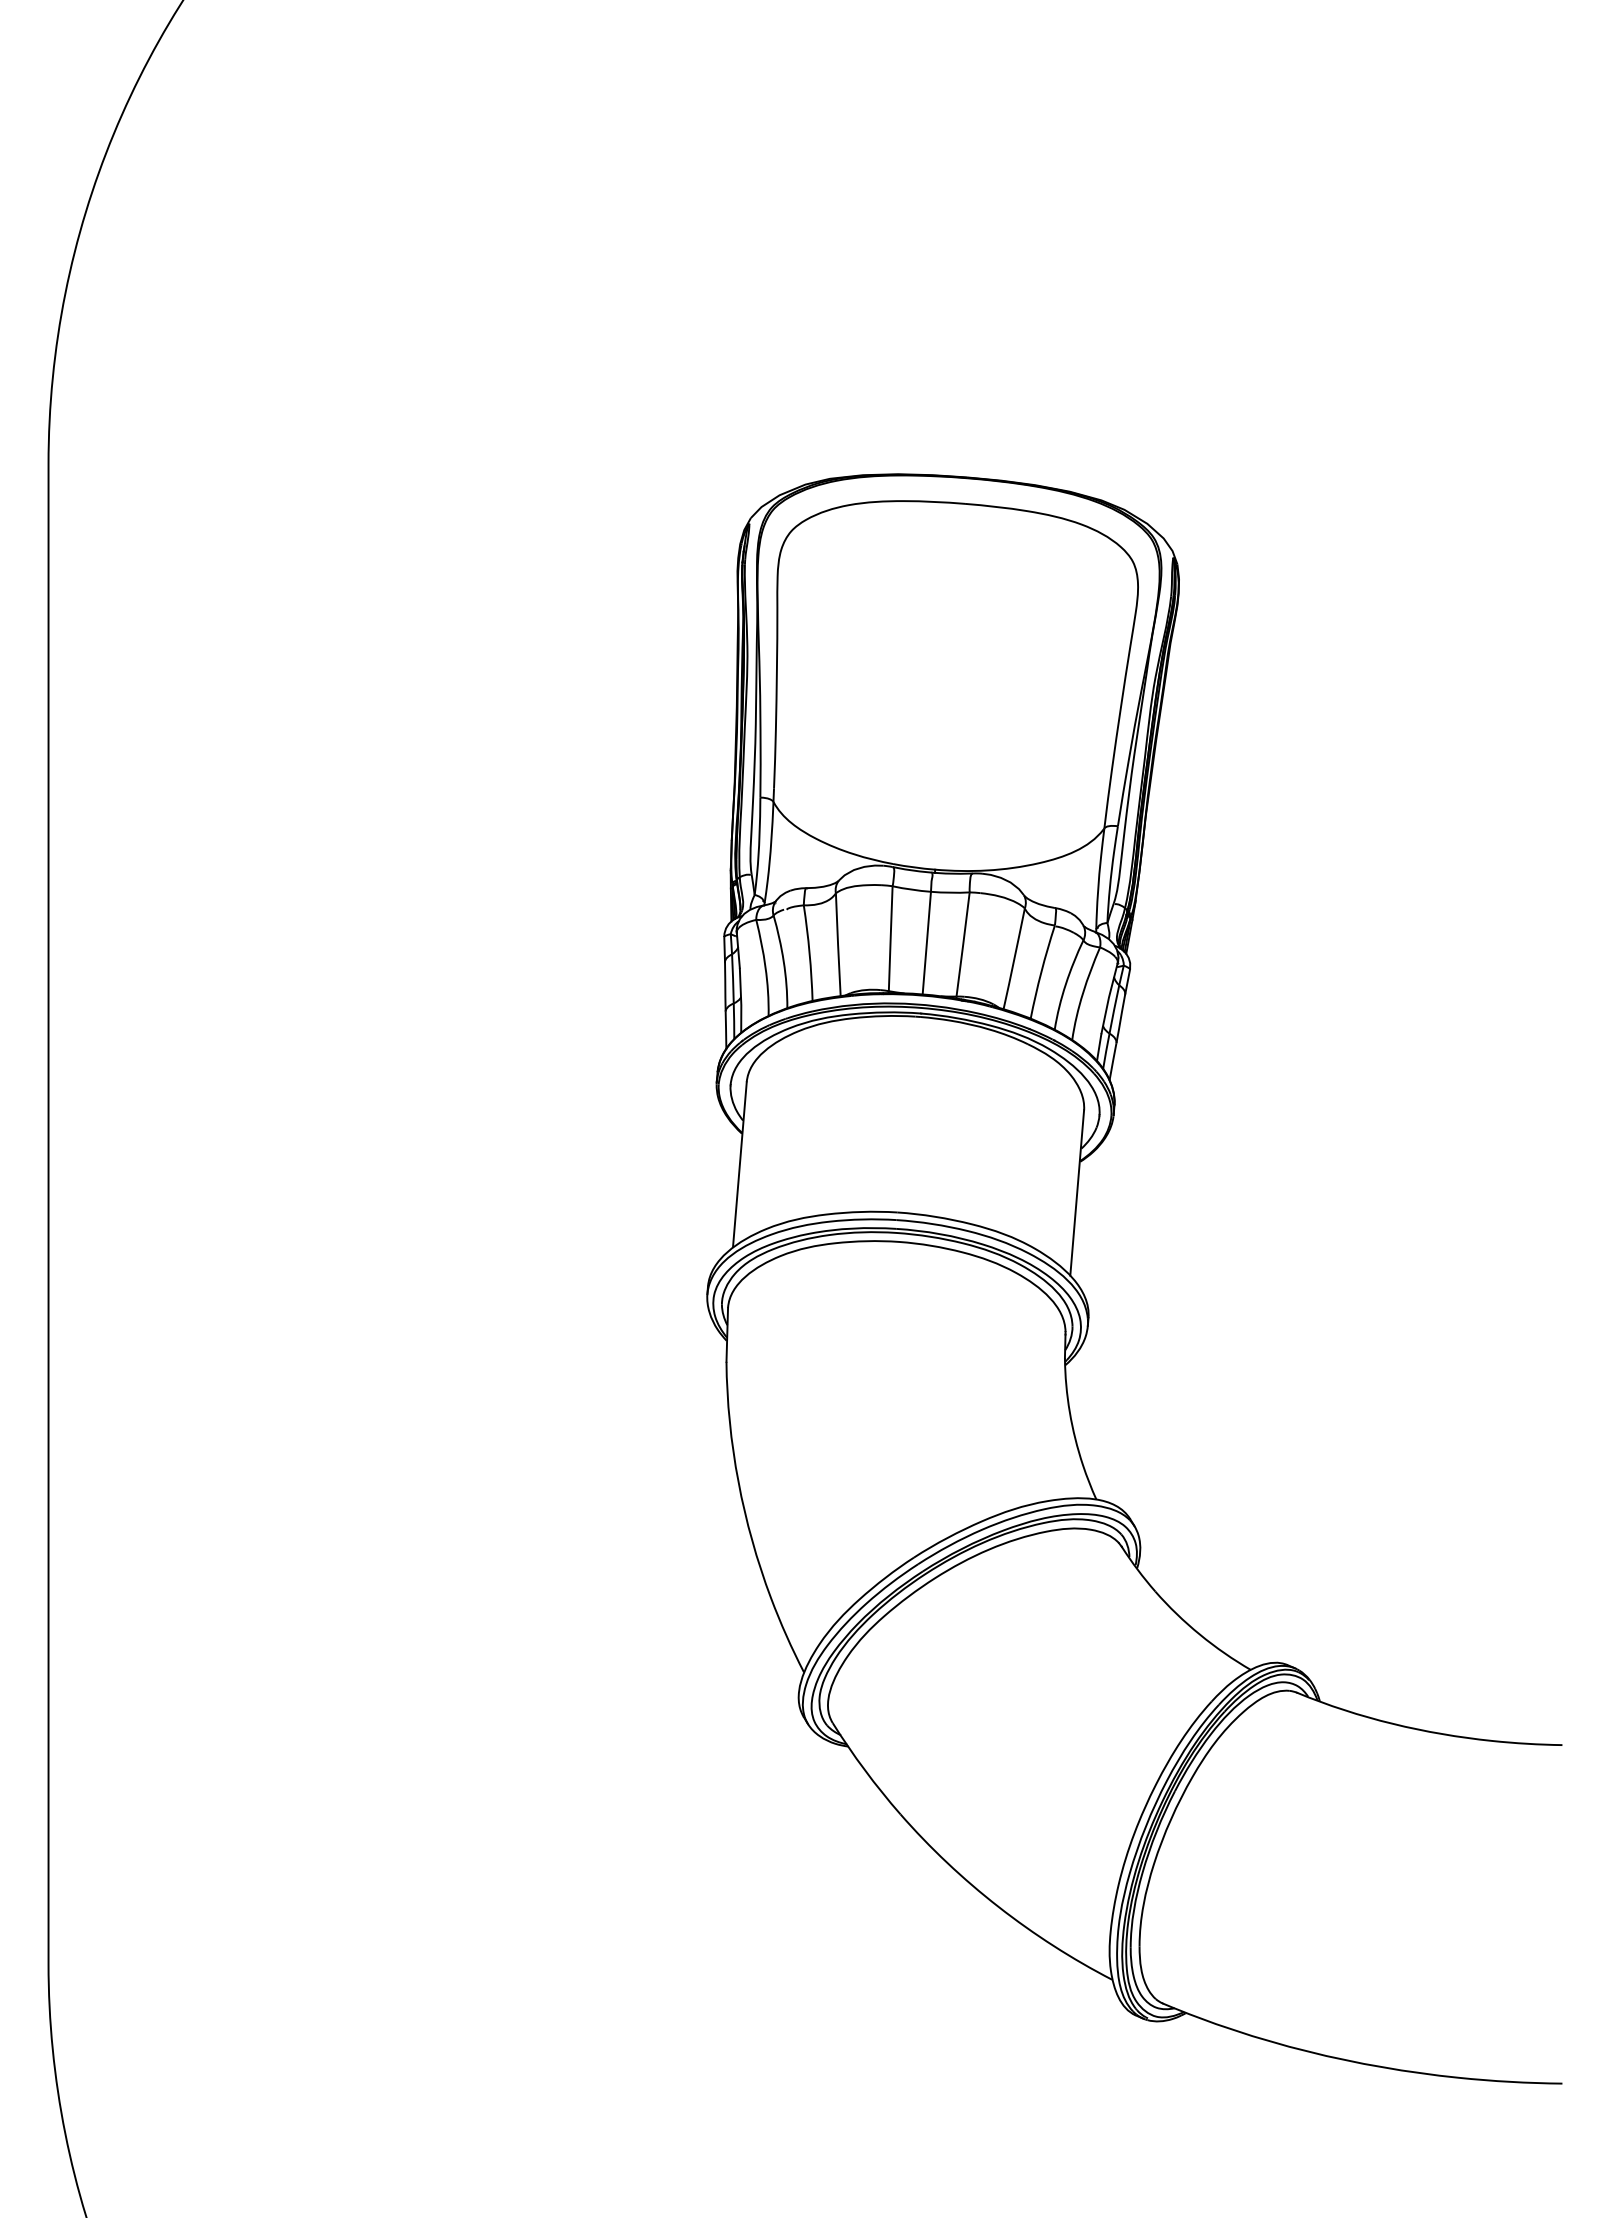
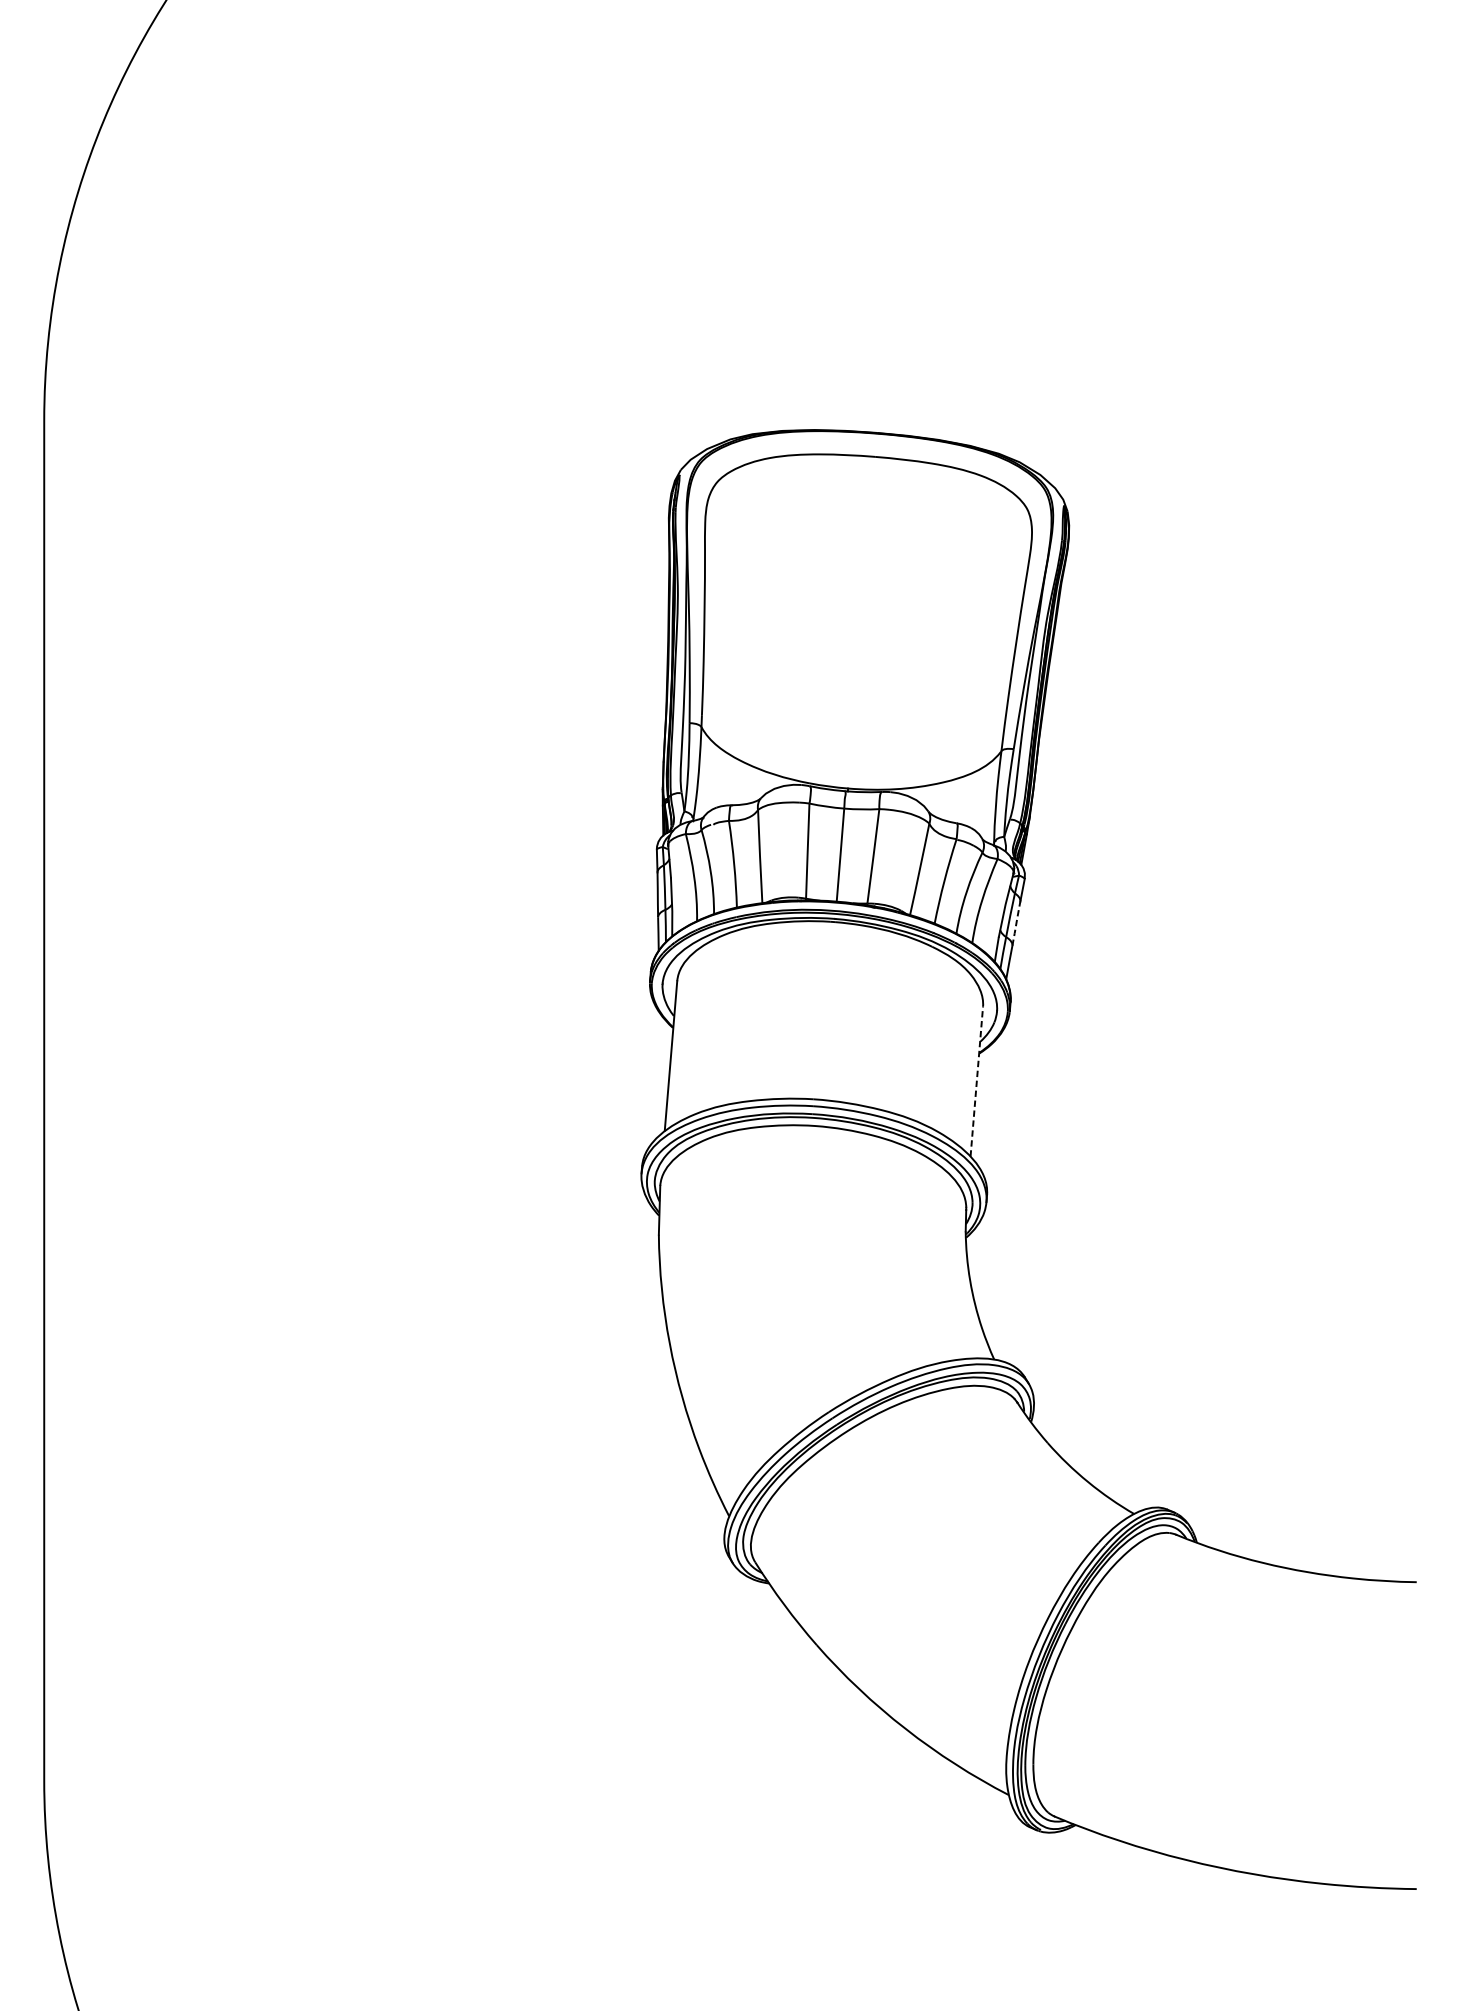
line: (1120, 1018) -> (1016, 923), solid -> dashed
line: (1077, 1192) -> (977, 1081), solid -> dashed

